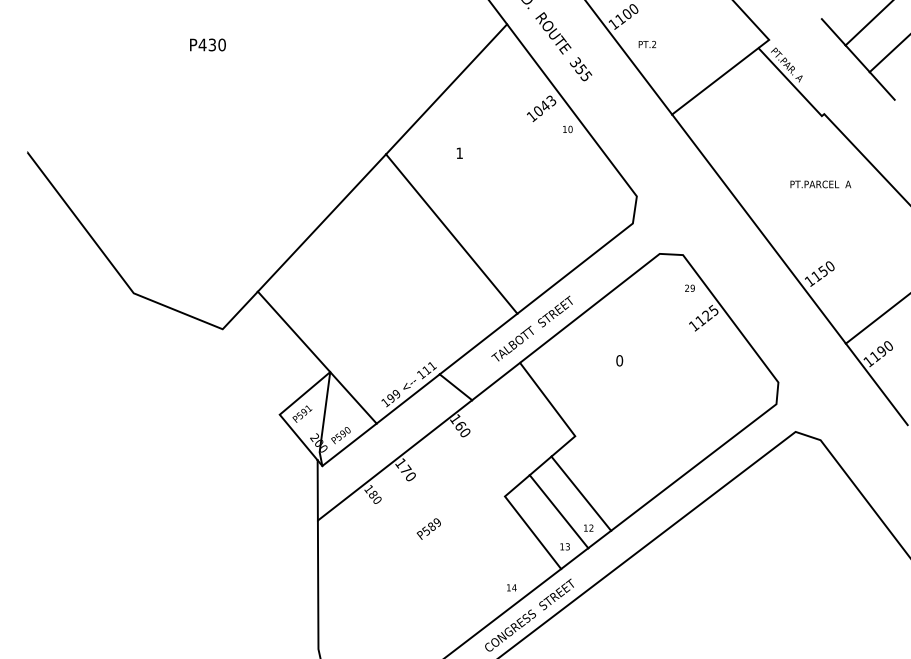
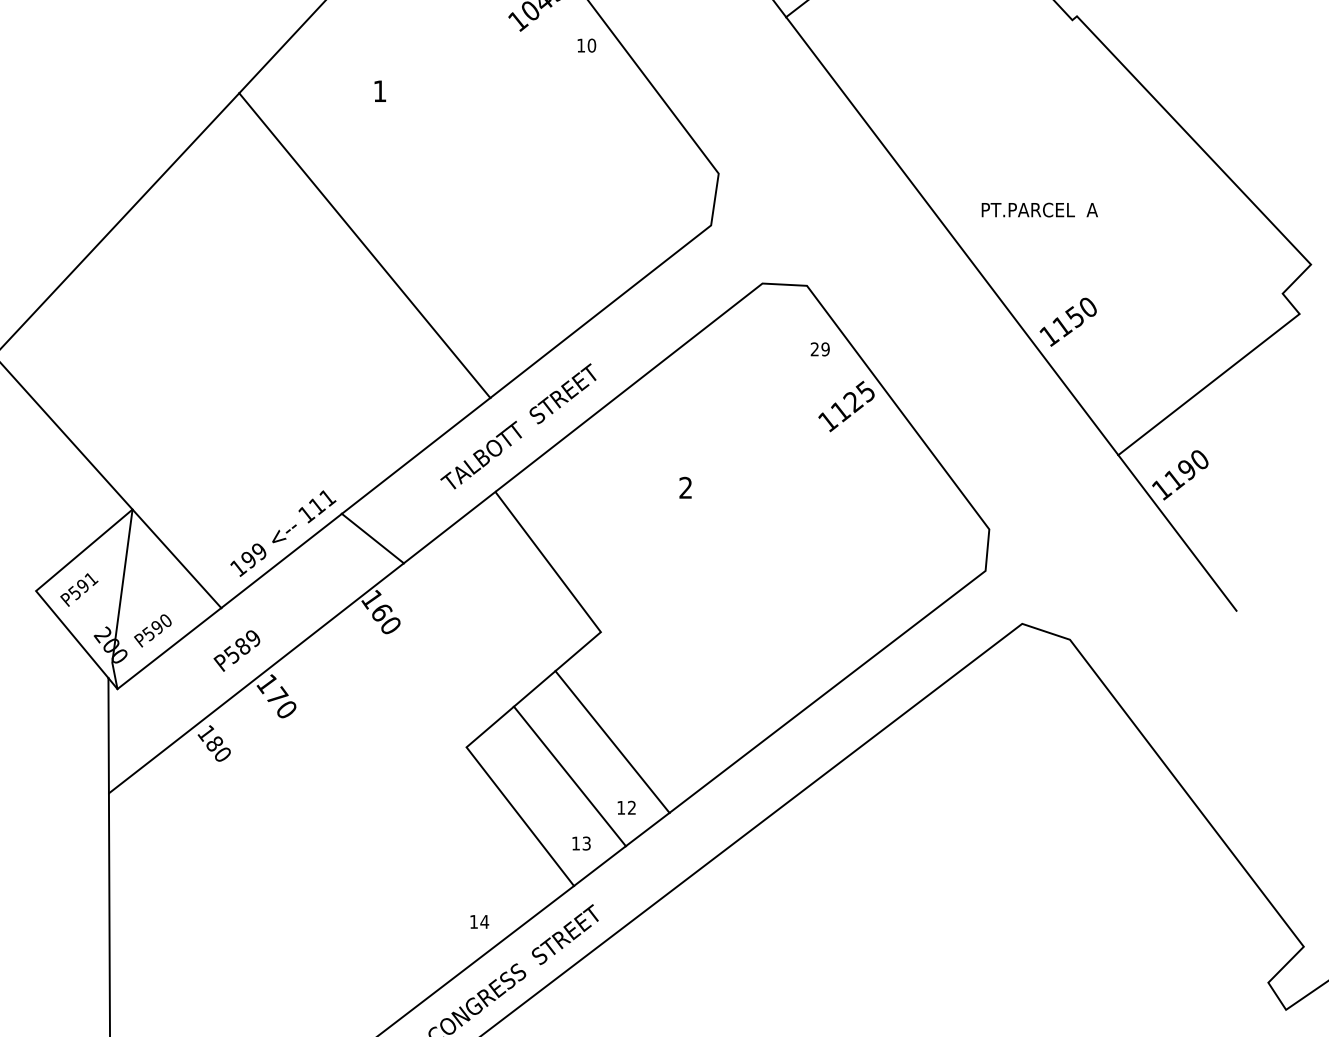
text: (820, 184) -> (1039, 210), moved
text: (619, 360) -> (685, 487), 0 -> 2
text: (428, 528) -> (236, 649), moved

